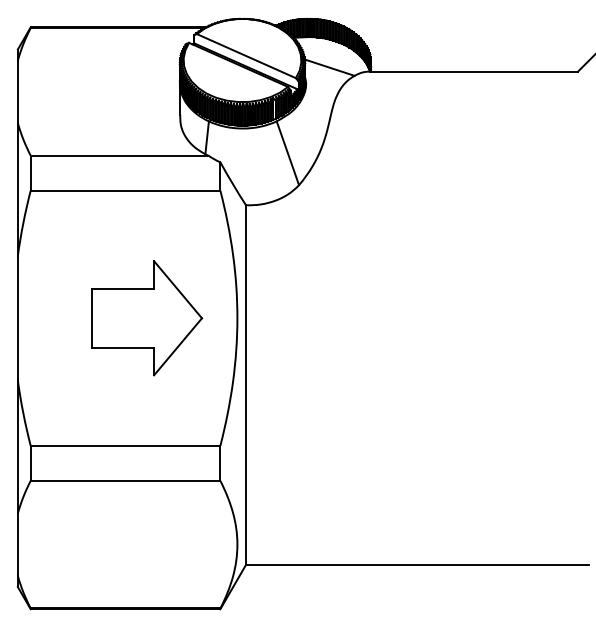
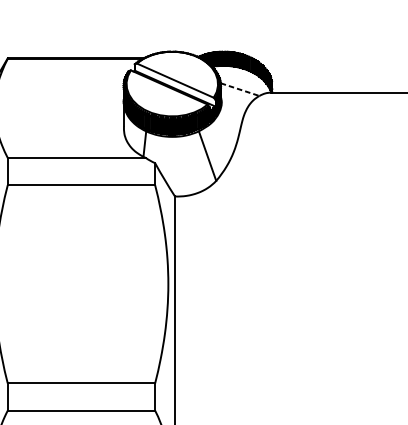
line: (330, 67) -> (240, 89), solid -> dashed
part: (147, 318) -> (98, 284), removed

